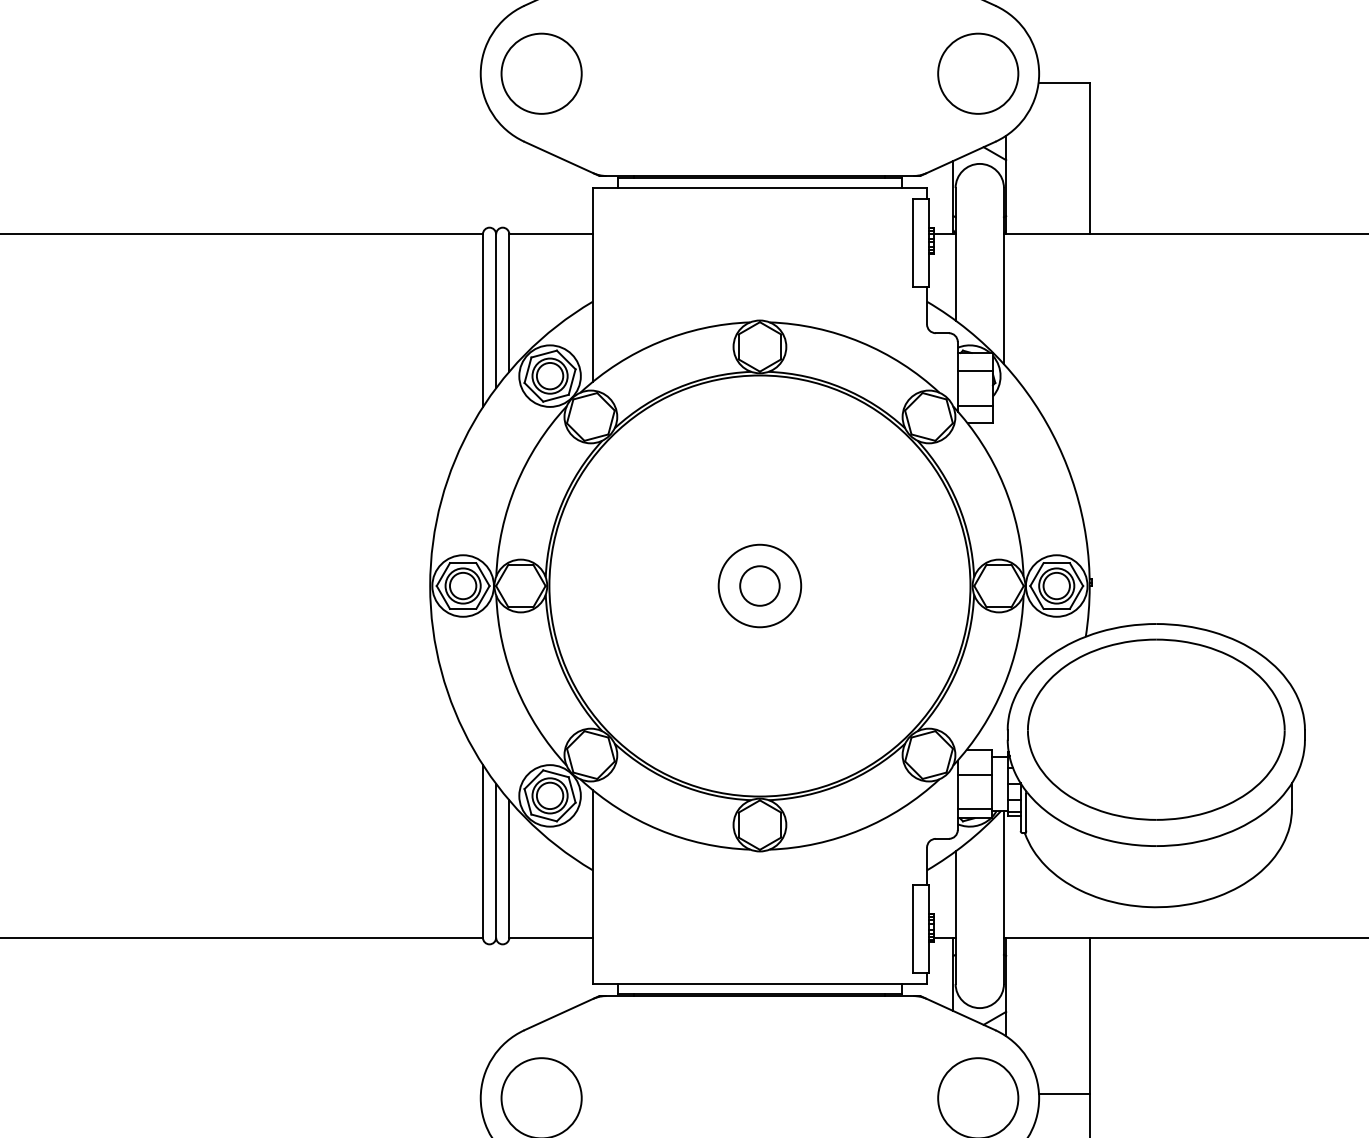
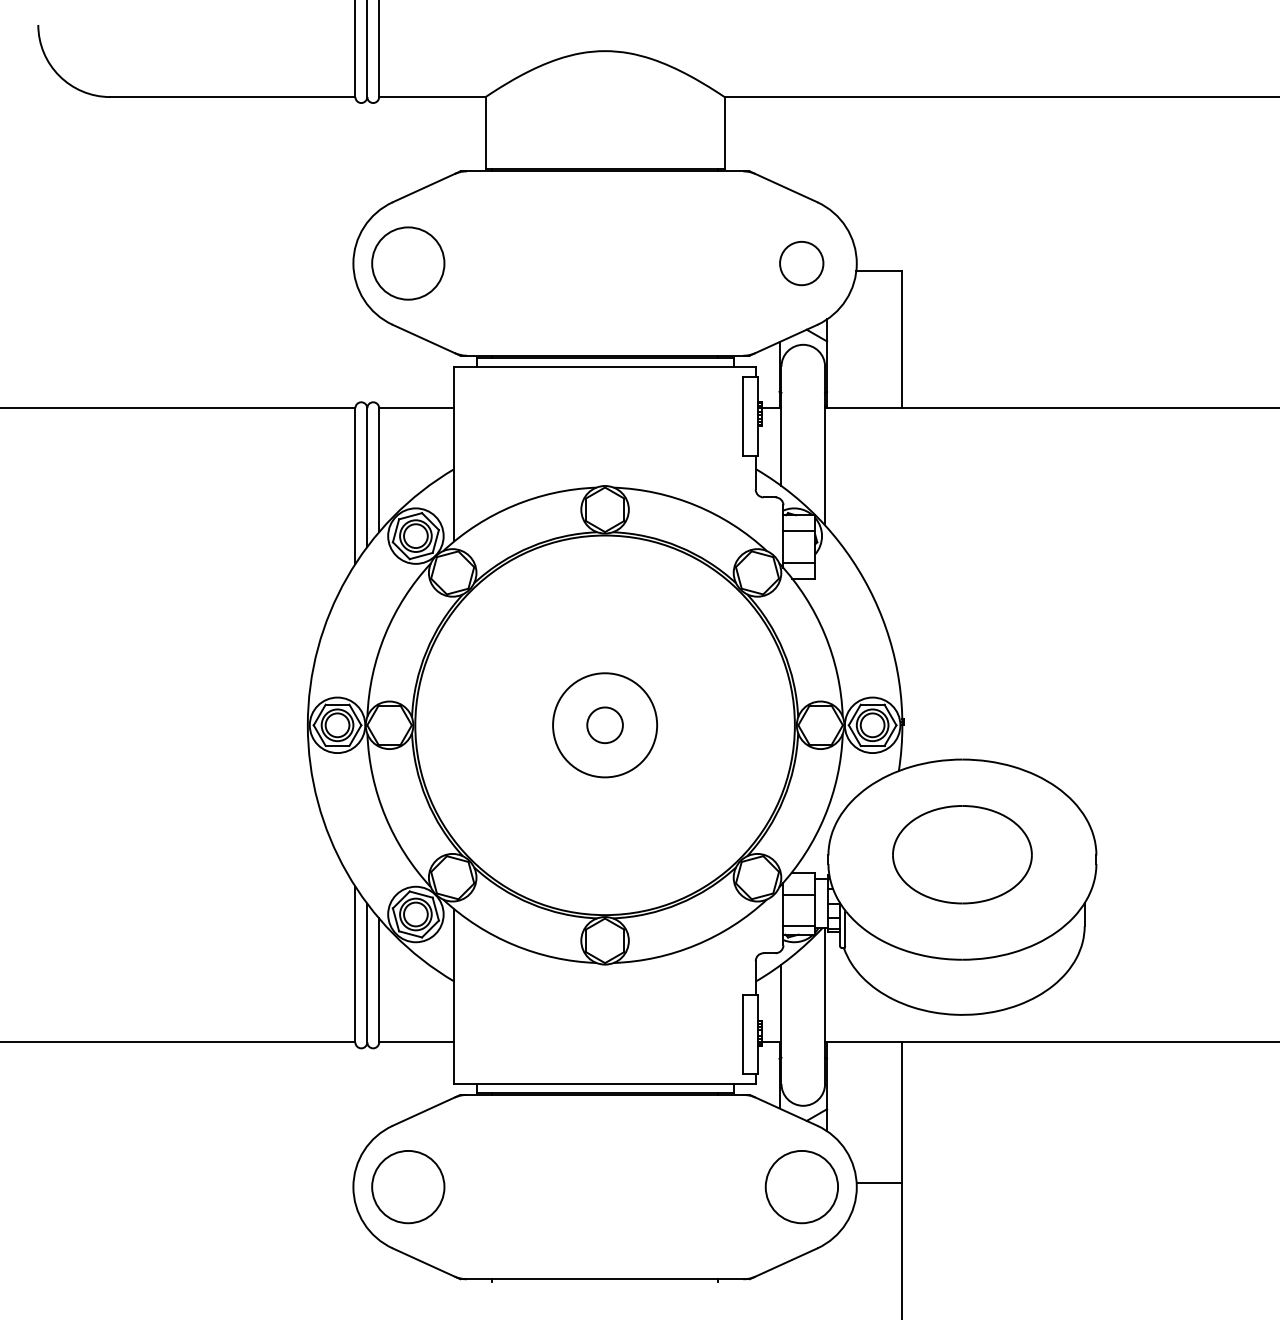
circle: (977, 73) -> (801, 263), size x0.6
circle: (759, 586) -> (604, 725), size x1.4
part: (1156, 729) -> (962, 854), size x0.6

